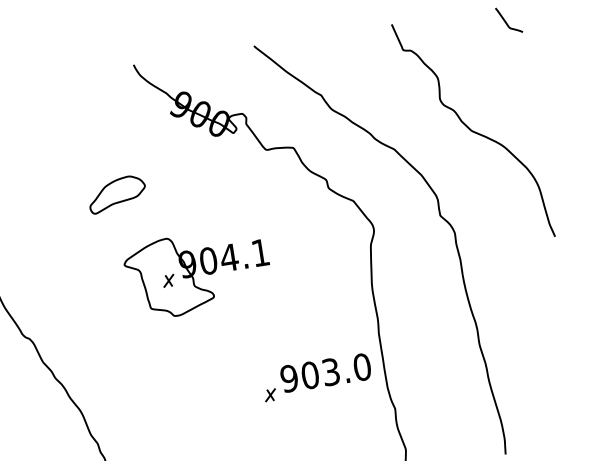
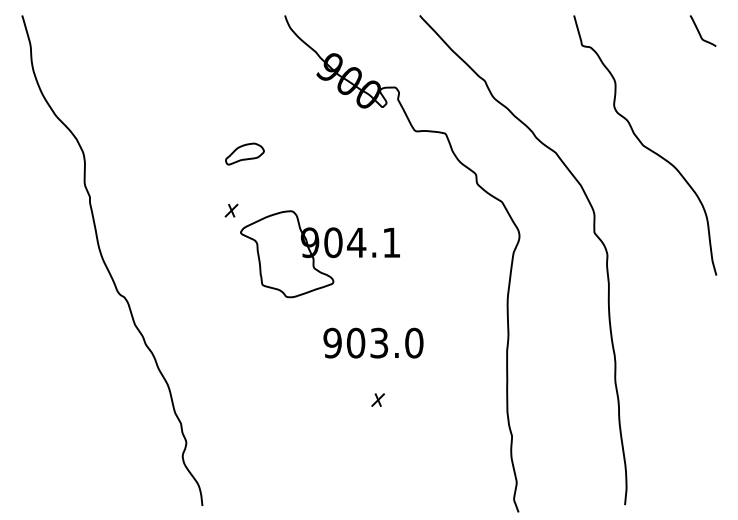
part: (116, 193) -> (244, 153), size x0.6
part: (168, 280) -> (231, 210), moved
text: (325, 372) -> (373, 342), moved

